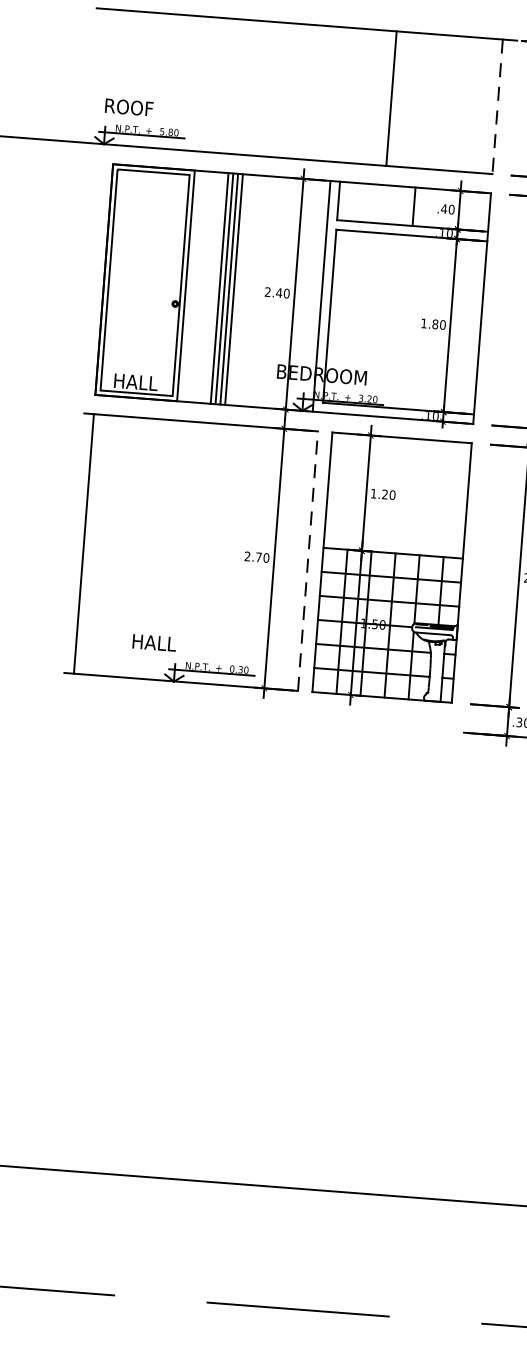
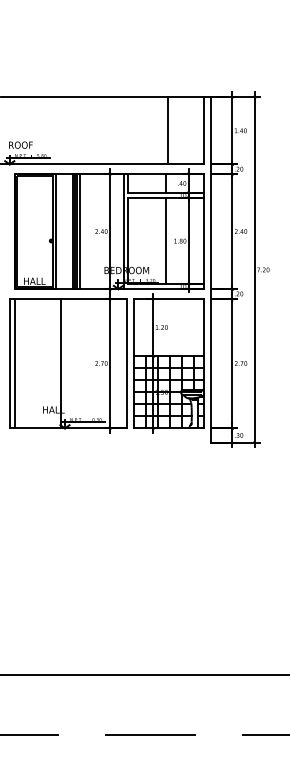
line: (391, 98) -> (167, 130), moved
line: (497, 106) -> (203, 130), dashed -> solid
line: (406, 320) -> (166, 240), added
line: (489, 385) -> (210, 269), added
line: (74, 543) -> (10, 363), added
line: (174, 550) -> (60, 363), added
line: (307, 561) -> (126, 363), dashed -> solid

